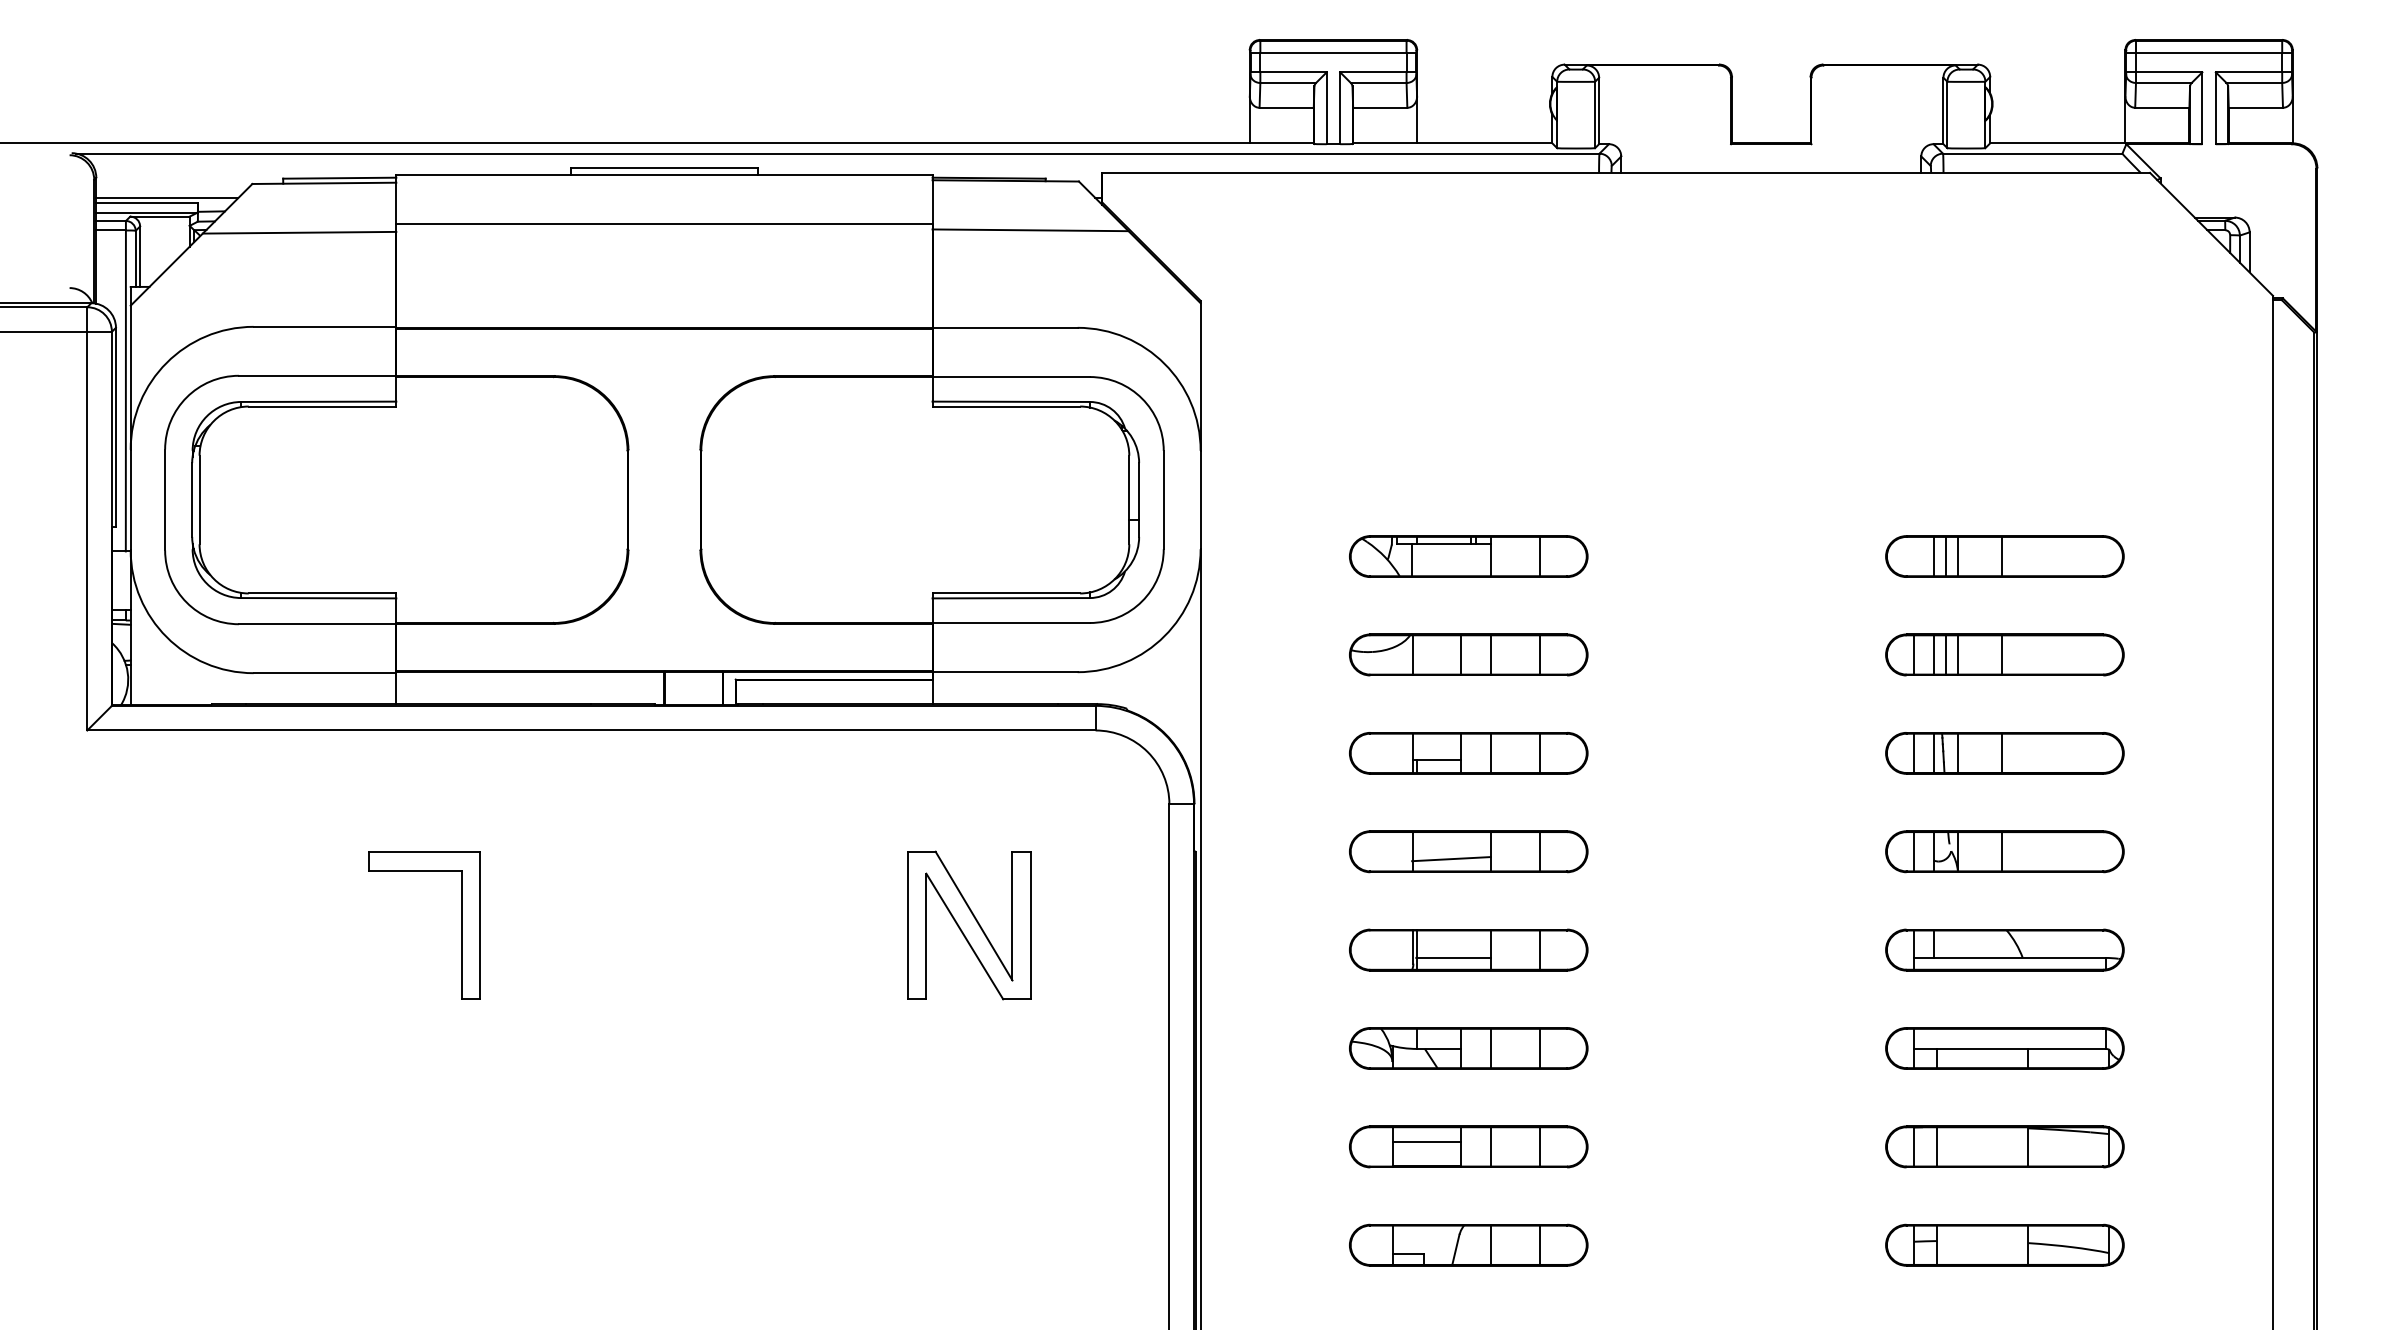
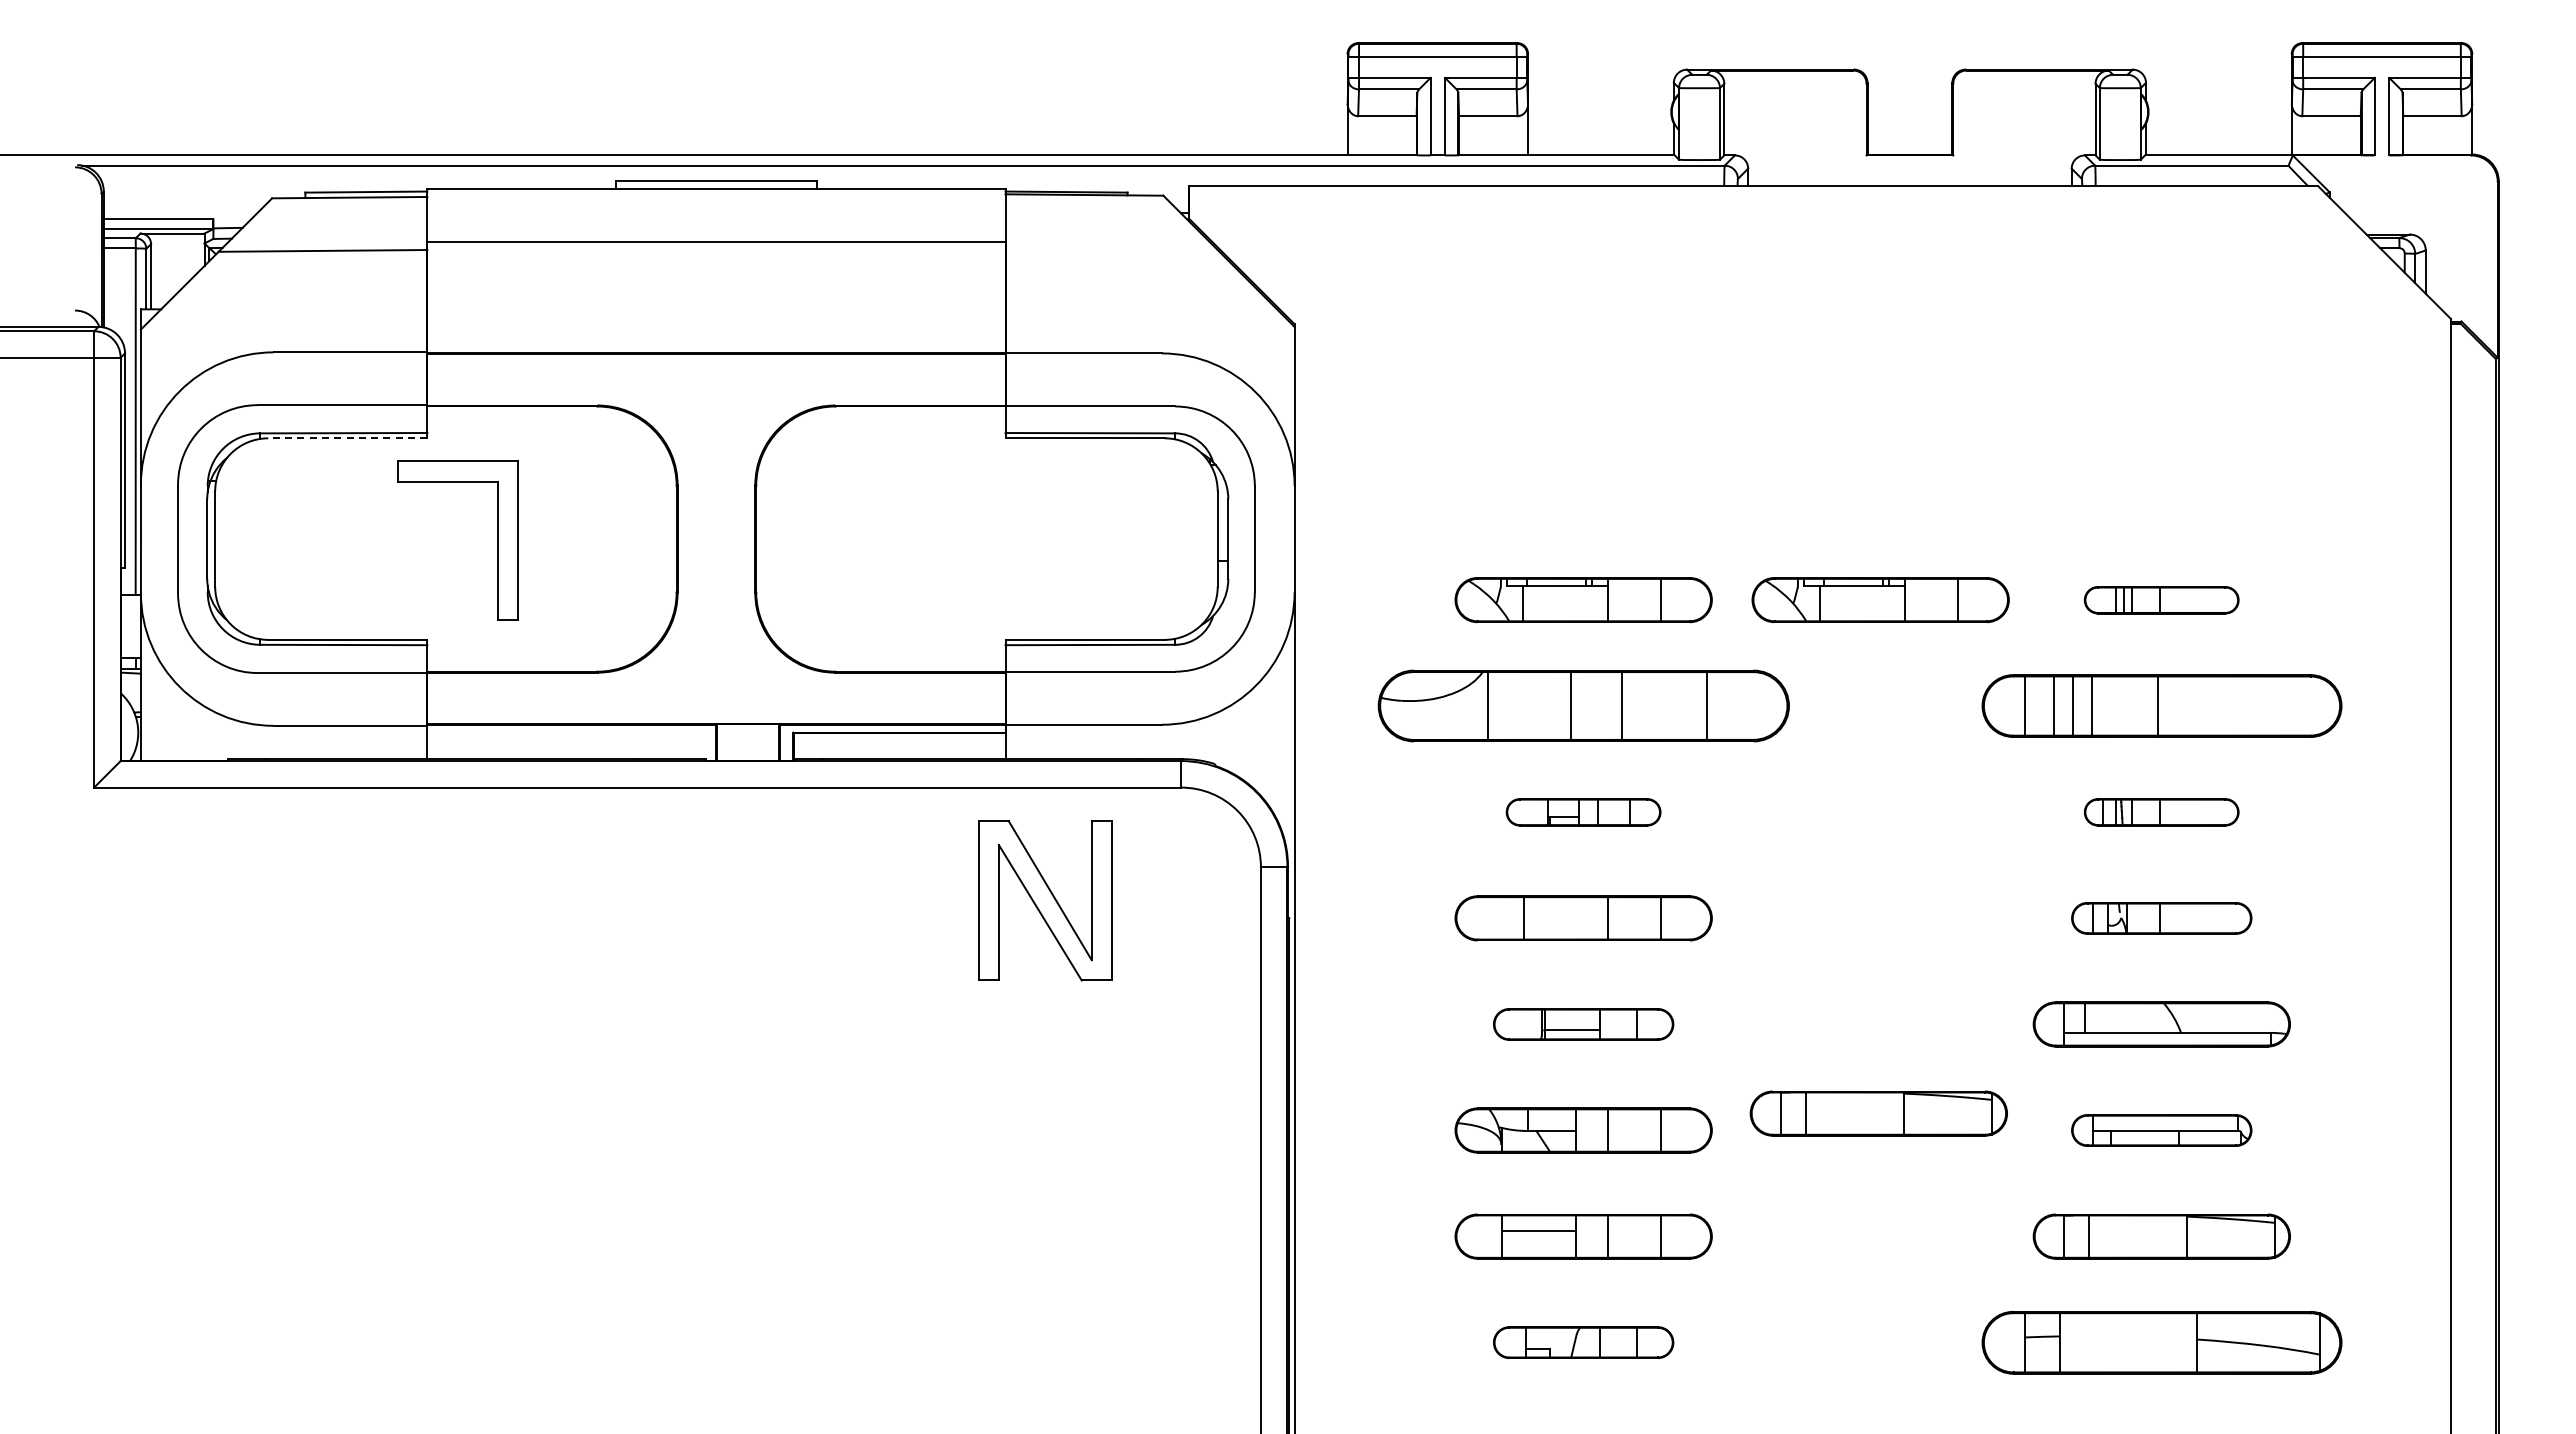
line: (167, 198) -> (180, 213), removed
line: (1029, 230) -> (1110, 248), removed
line: (322, 406) -> (347, 438), solid -> dashed
part: (1743, 556) -> (1880, 600), added
part: (2004, 556) -> (2161, 600), size x0.6
part: (1468, 655) -> (1583, 706), size x1.6
part: (2004, 655) -> (2161, 706), size x1.4
part: (1468, 753) -> (1583, 812), size x0.6
part: (2004, 753) -> (2161, 812), size x0.6
part: (2004, 851) -> (2161, 918), size x0.7
line: (1450, 859) -> (1564, 926), removed
part: (461, 925) -> (497, 540), moved
part: (969, 925) -> (1045, 900), moved
part: (1468, 950) -> (1583, 1024), size x0.7
part: (1742, 1032) -> (1878, 1113), added
part: (2004, 1048) -> (2161, 1130), size x0.7
part: (1468, 1245) -> (1583, 1342), size x0.7
part: (2004, 1245) -> (2161, 1342), size x1.4

